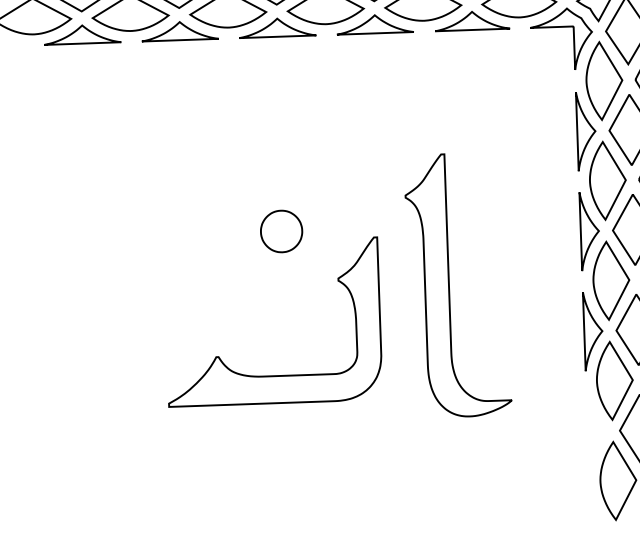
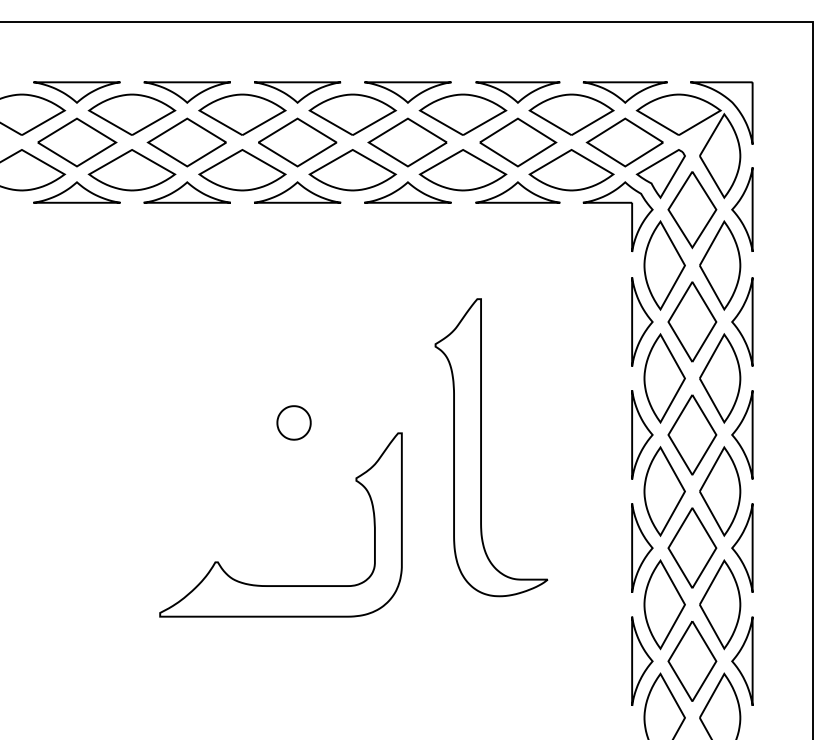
part: (281, 231) -> (293, 422), size x0.71
part: (449, 285) -> (481, 447), moved
part: (596, 430) -> (642, 660), added

